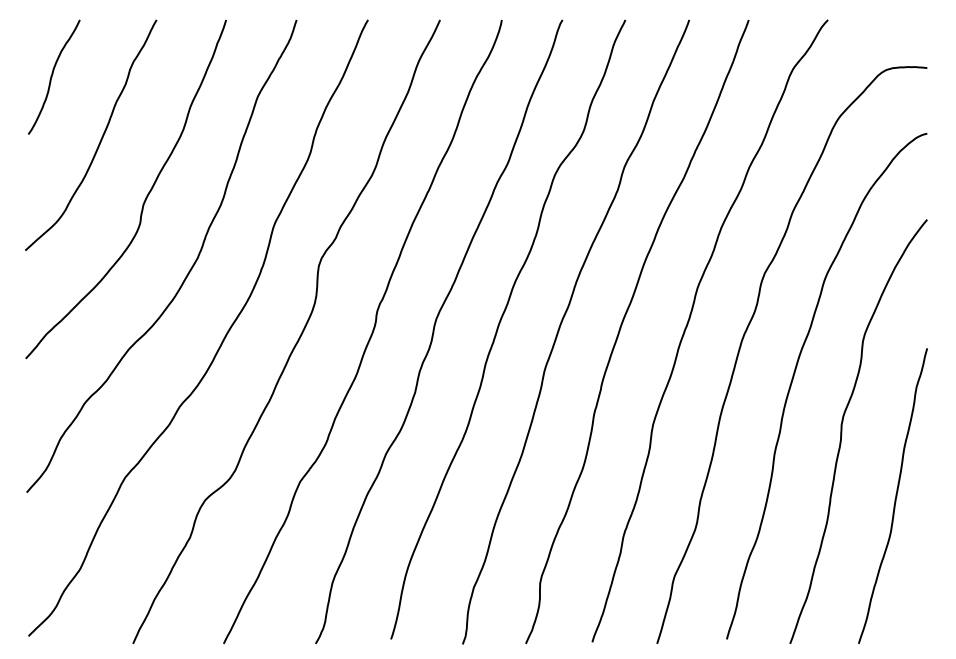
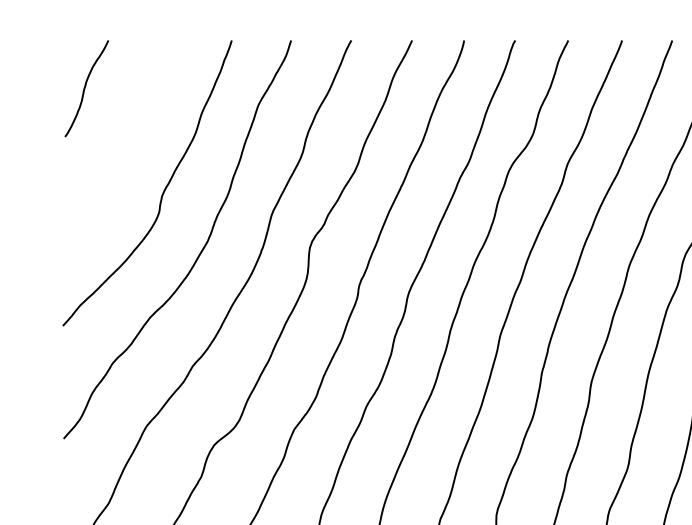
curve: (101, 136) -> (126, 138), removed

